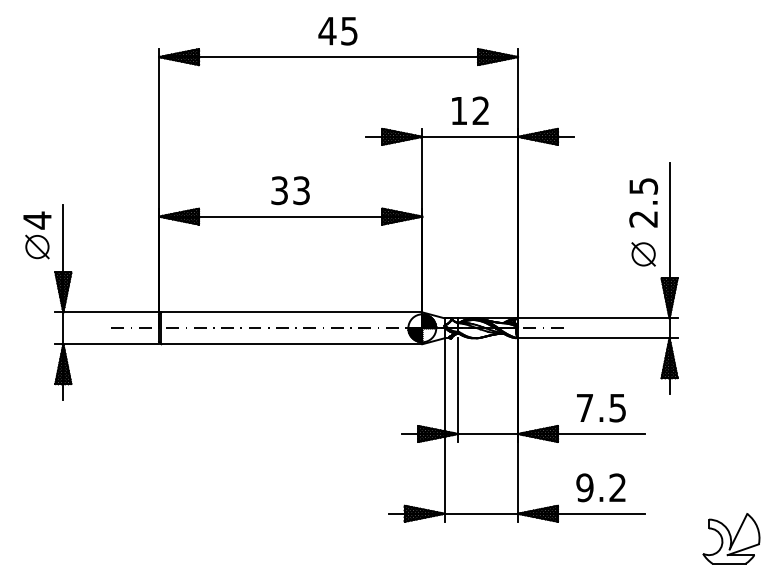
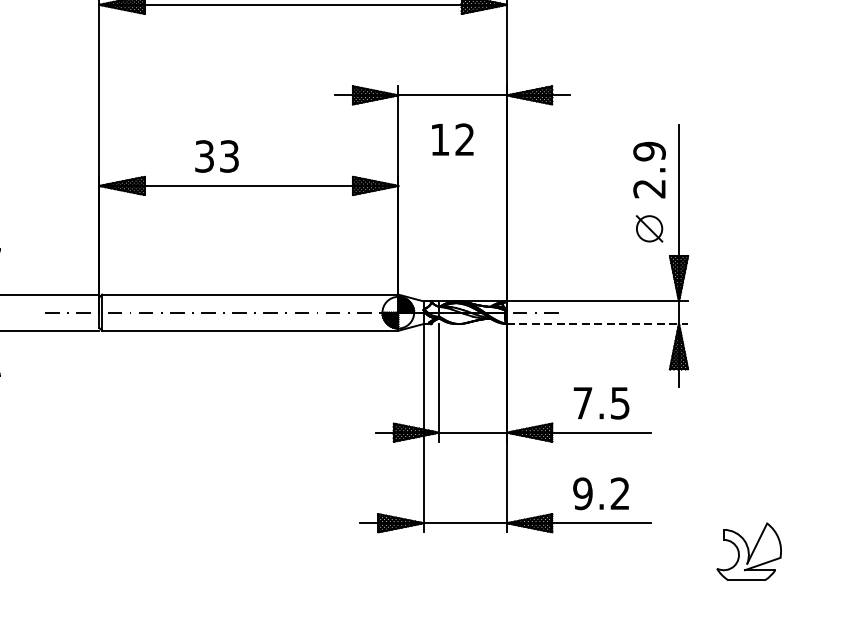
text: (470, 110) -> (453, 139), moved
text: (643, 186) -> (649, 151), 2.5 -> 2.9
text: (290, 190) -> (216, 156), moved
line: (597, 338) -> (597, 324), solid -> dashed

